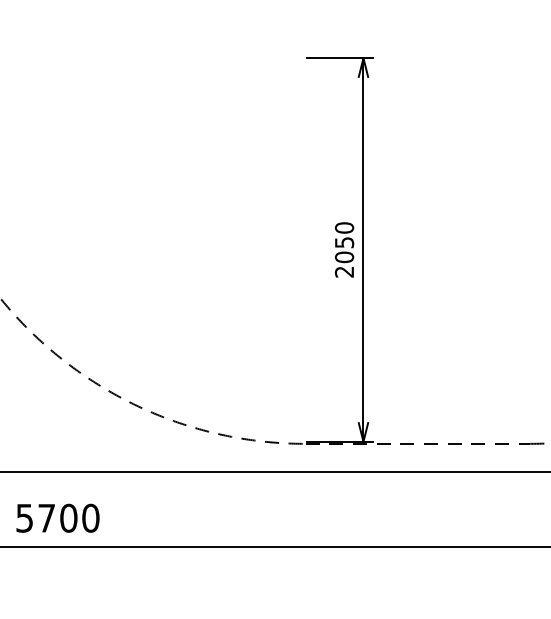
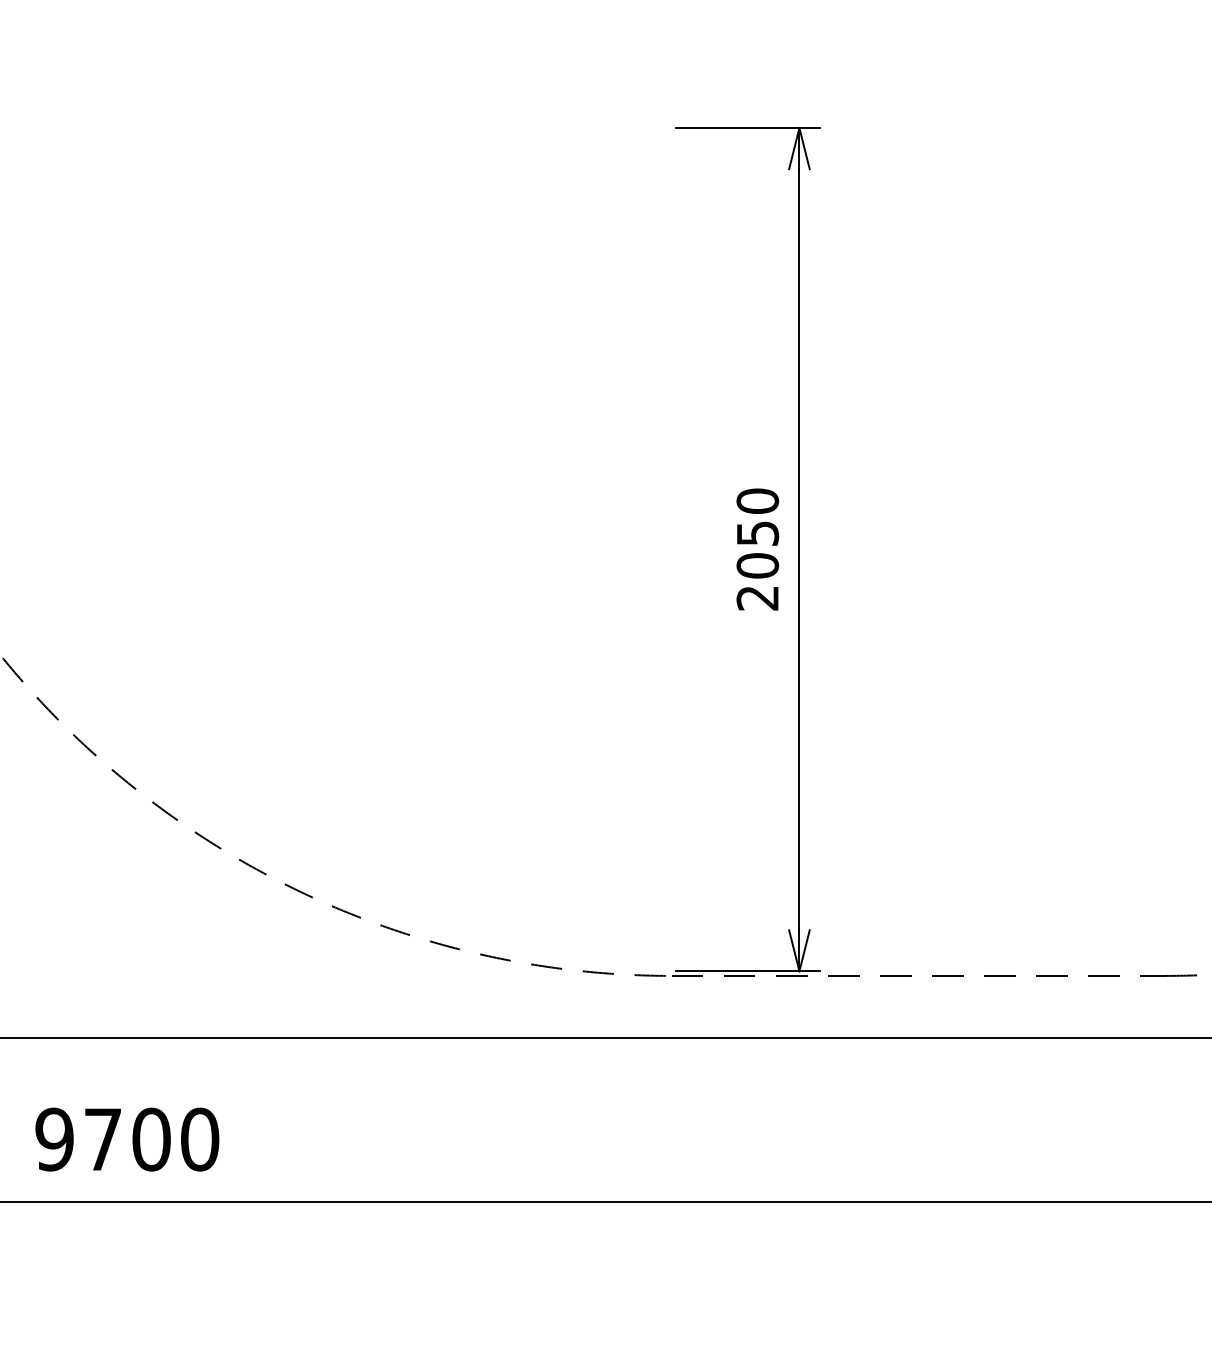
text: (24, 517) -> (54, 1137), 5700 -> 9700

